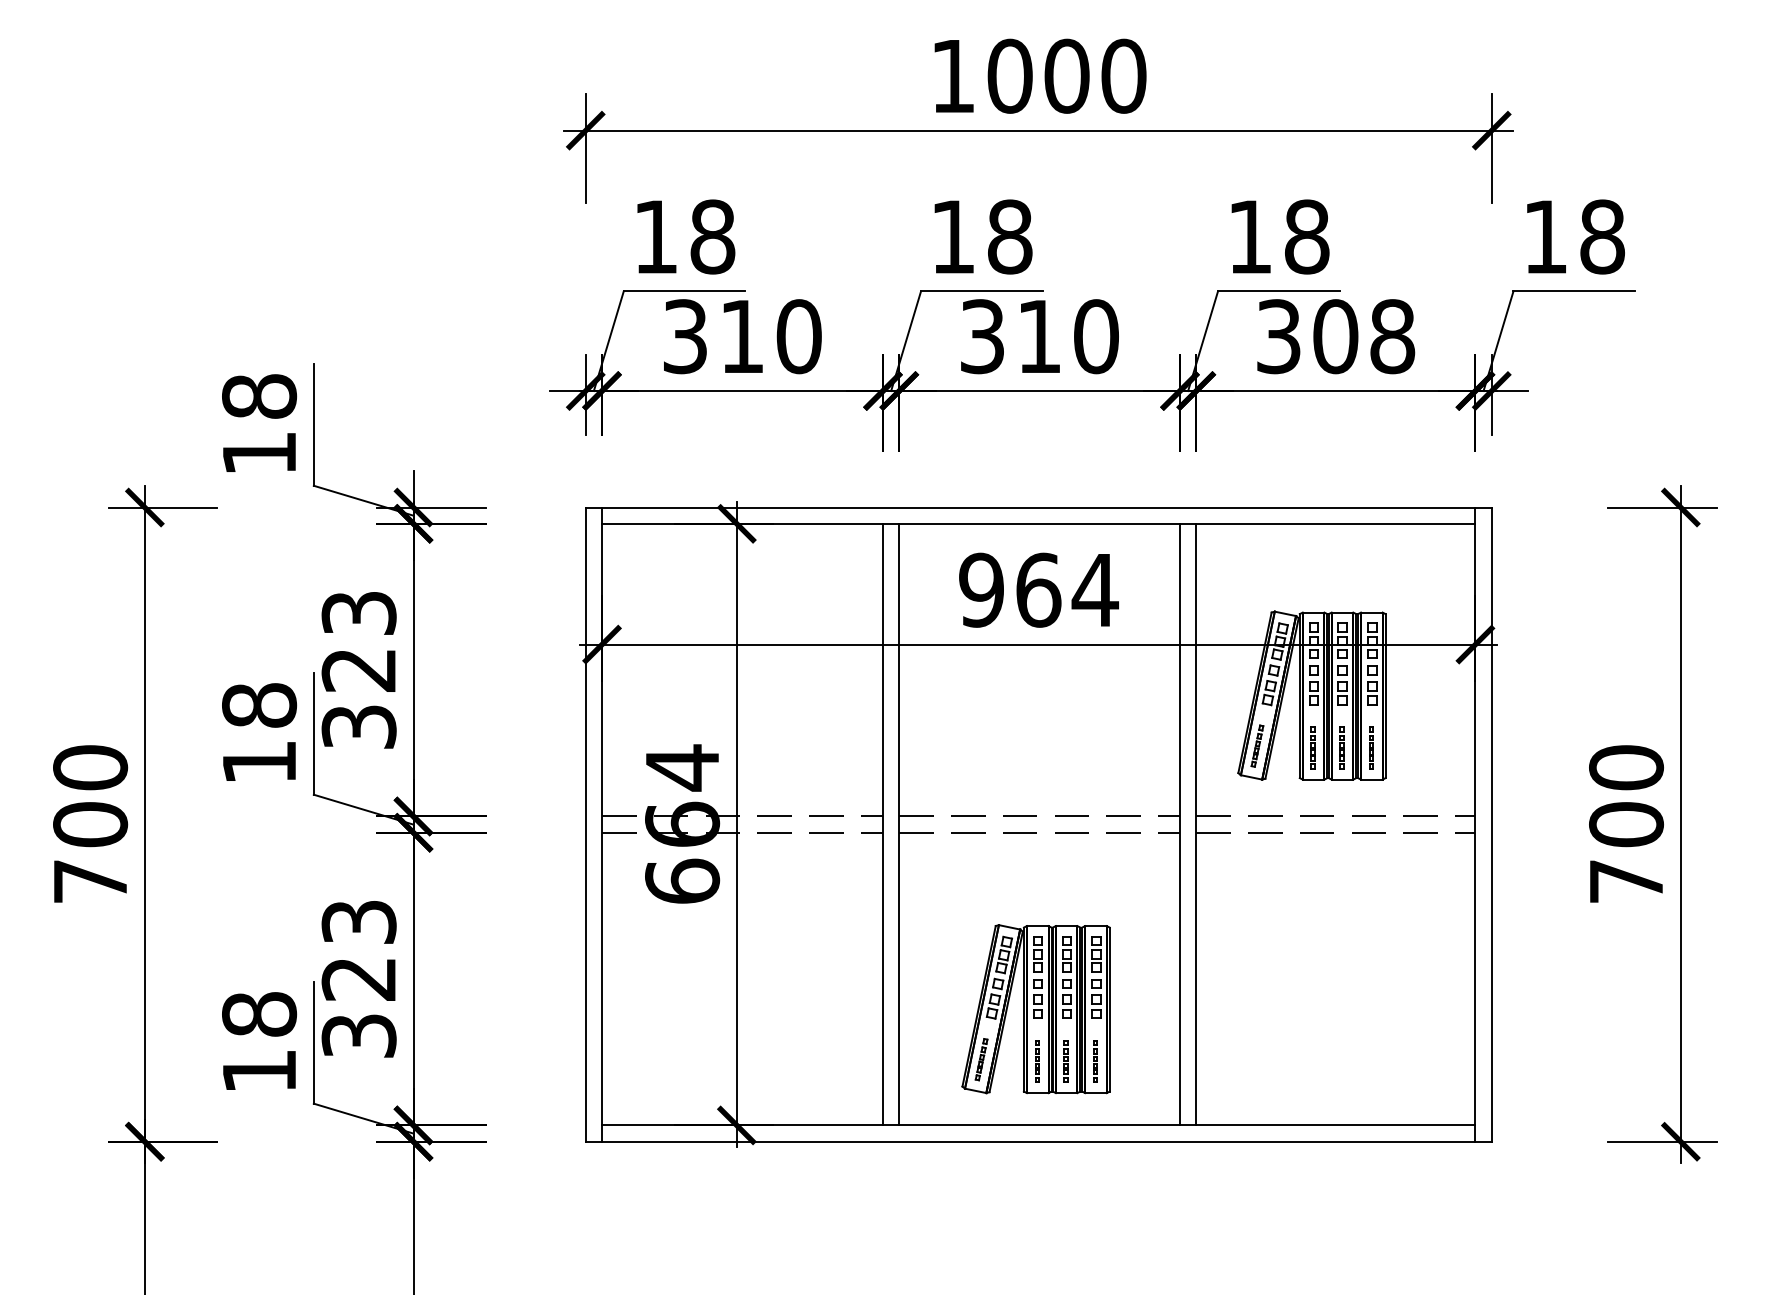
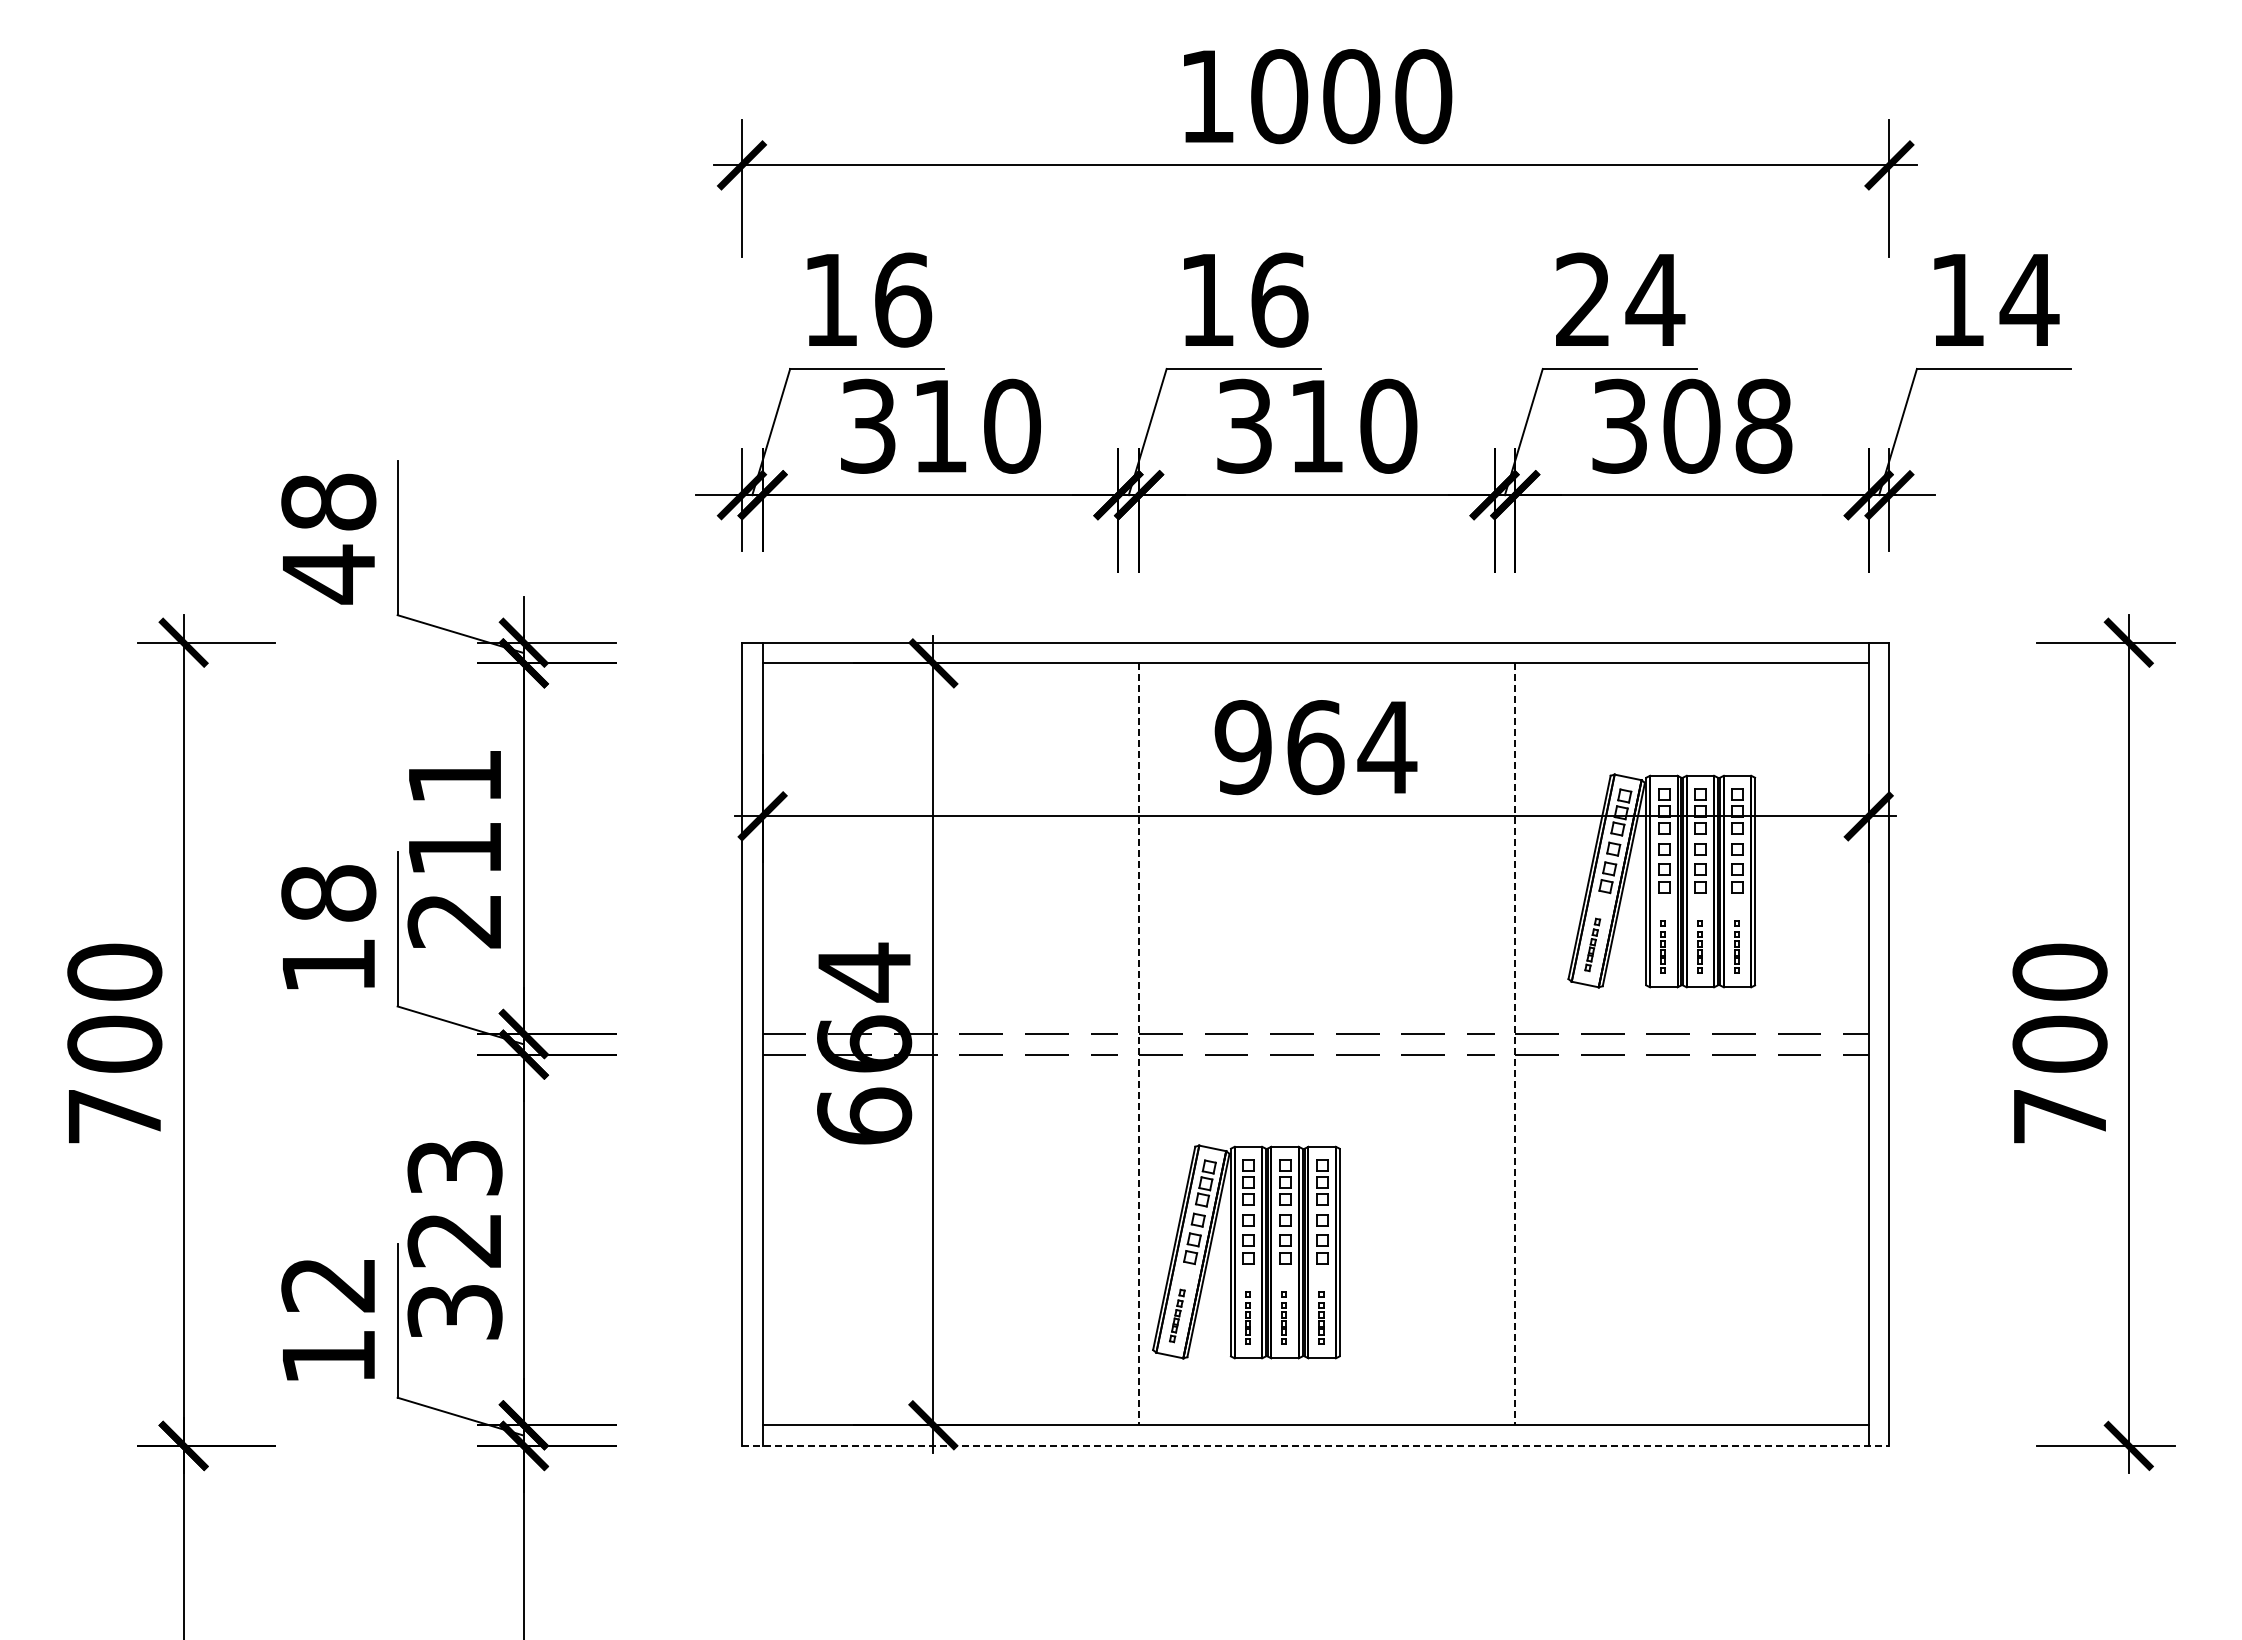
text: (713, 236) -> (903, 299), 18 -> 16
text: (1010, 236) -> (1279, 299), 18 -> 16
text: (1279, 236) -> (1620, 299), 18 -> 24
text: (1602, 236) -> (2029, 299), 18 -> 14
text: (259, 453) -> (328, 574), 18 -> 48
text: (358, 670) -> (454, 848), 323 -> 211
line: (883, 824) -> (1118, 1044), removed
line: (899, 824) -> (1139, 1044), solid -> dashed
line: (1179, 824) -> (1494, 1044), removed
line: (1196, 824) -> (1515, 1044), solid -> dashed
part: (1036, 1008) -> (1246, 1251), moved
text: (259, 1014) -> (328, 1284), 18 -> 12
line: (1038, 1141) -> (1315, 1445), solid -> dashed

